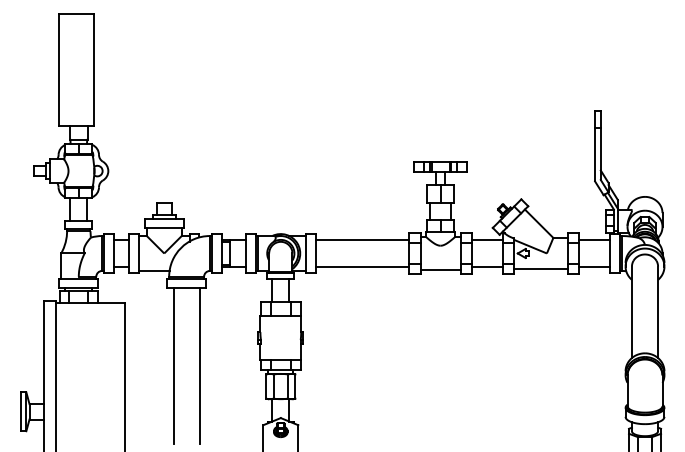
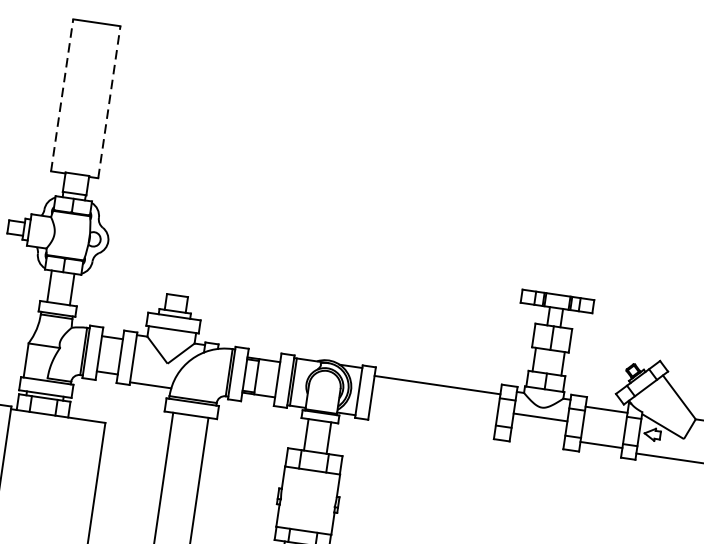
line: (59, 69) -> (62, 94), solid -> dashed
line: (94, 69) -> (109, 101), solid -> dashed
line: (362, 266) -> (432, 420), removed
line: (440, 269) -> (540, 416), moved

